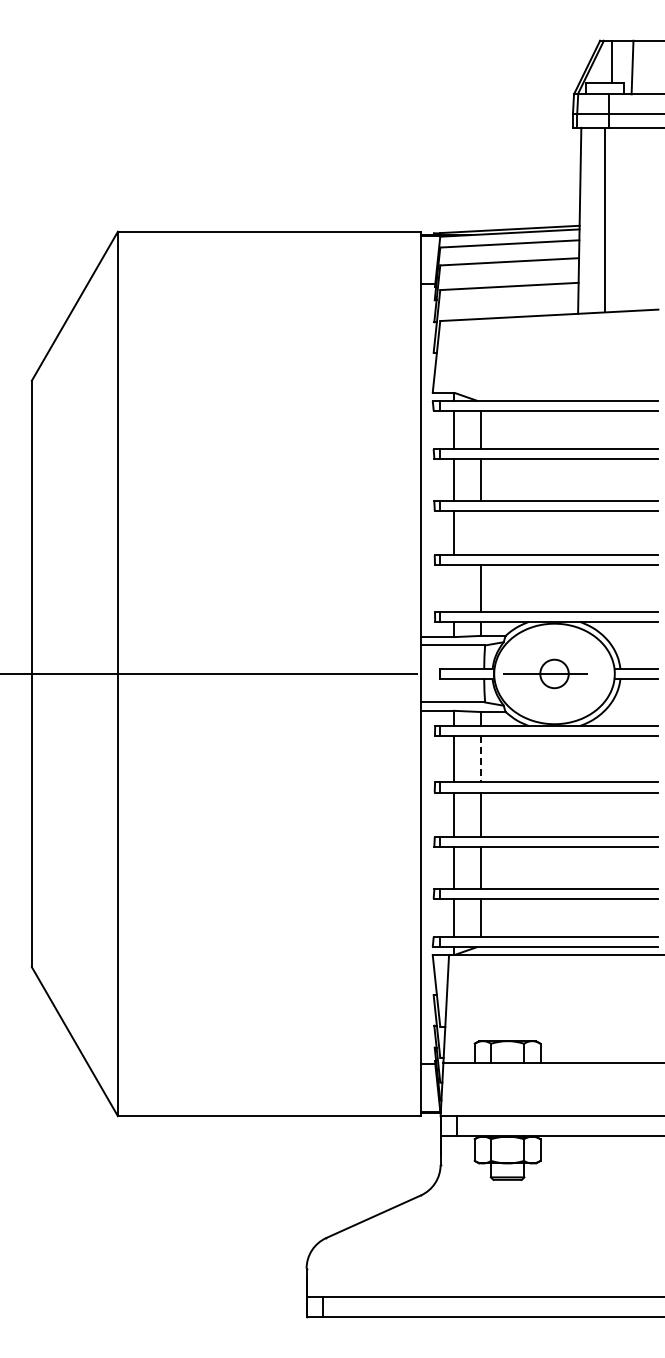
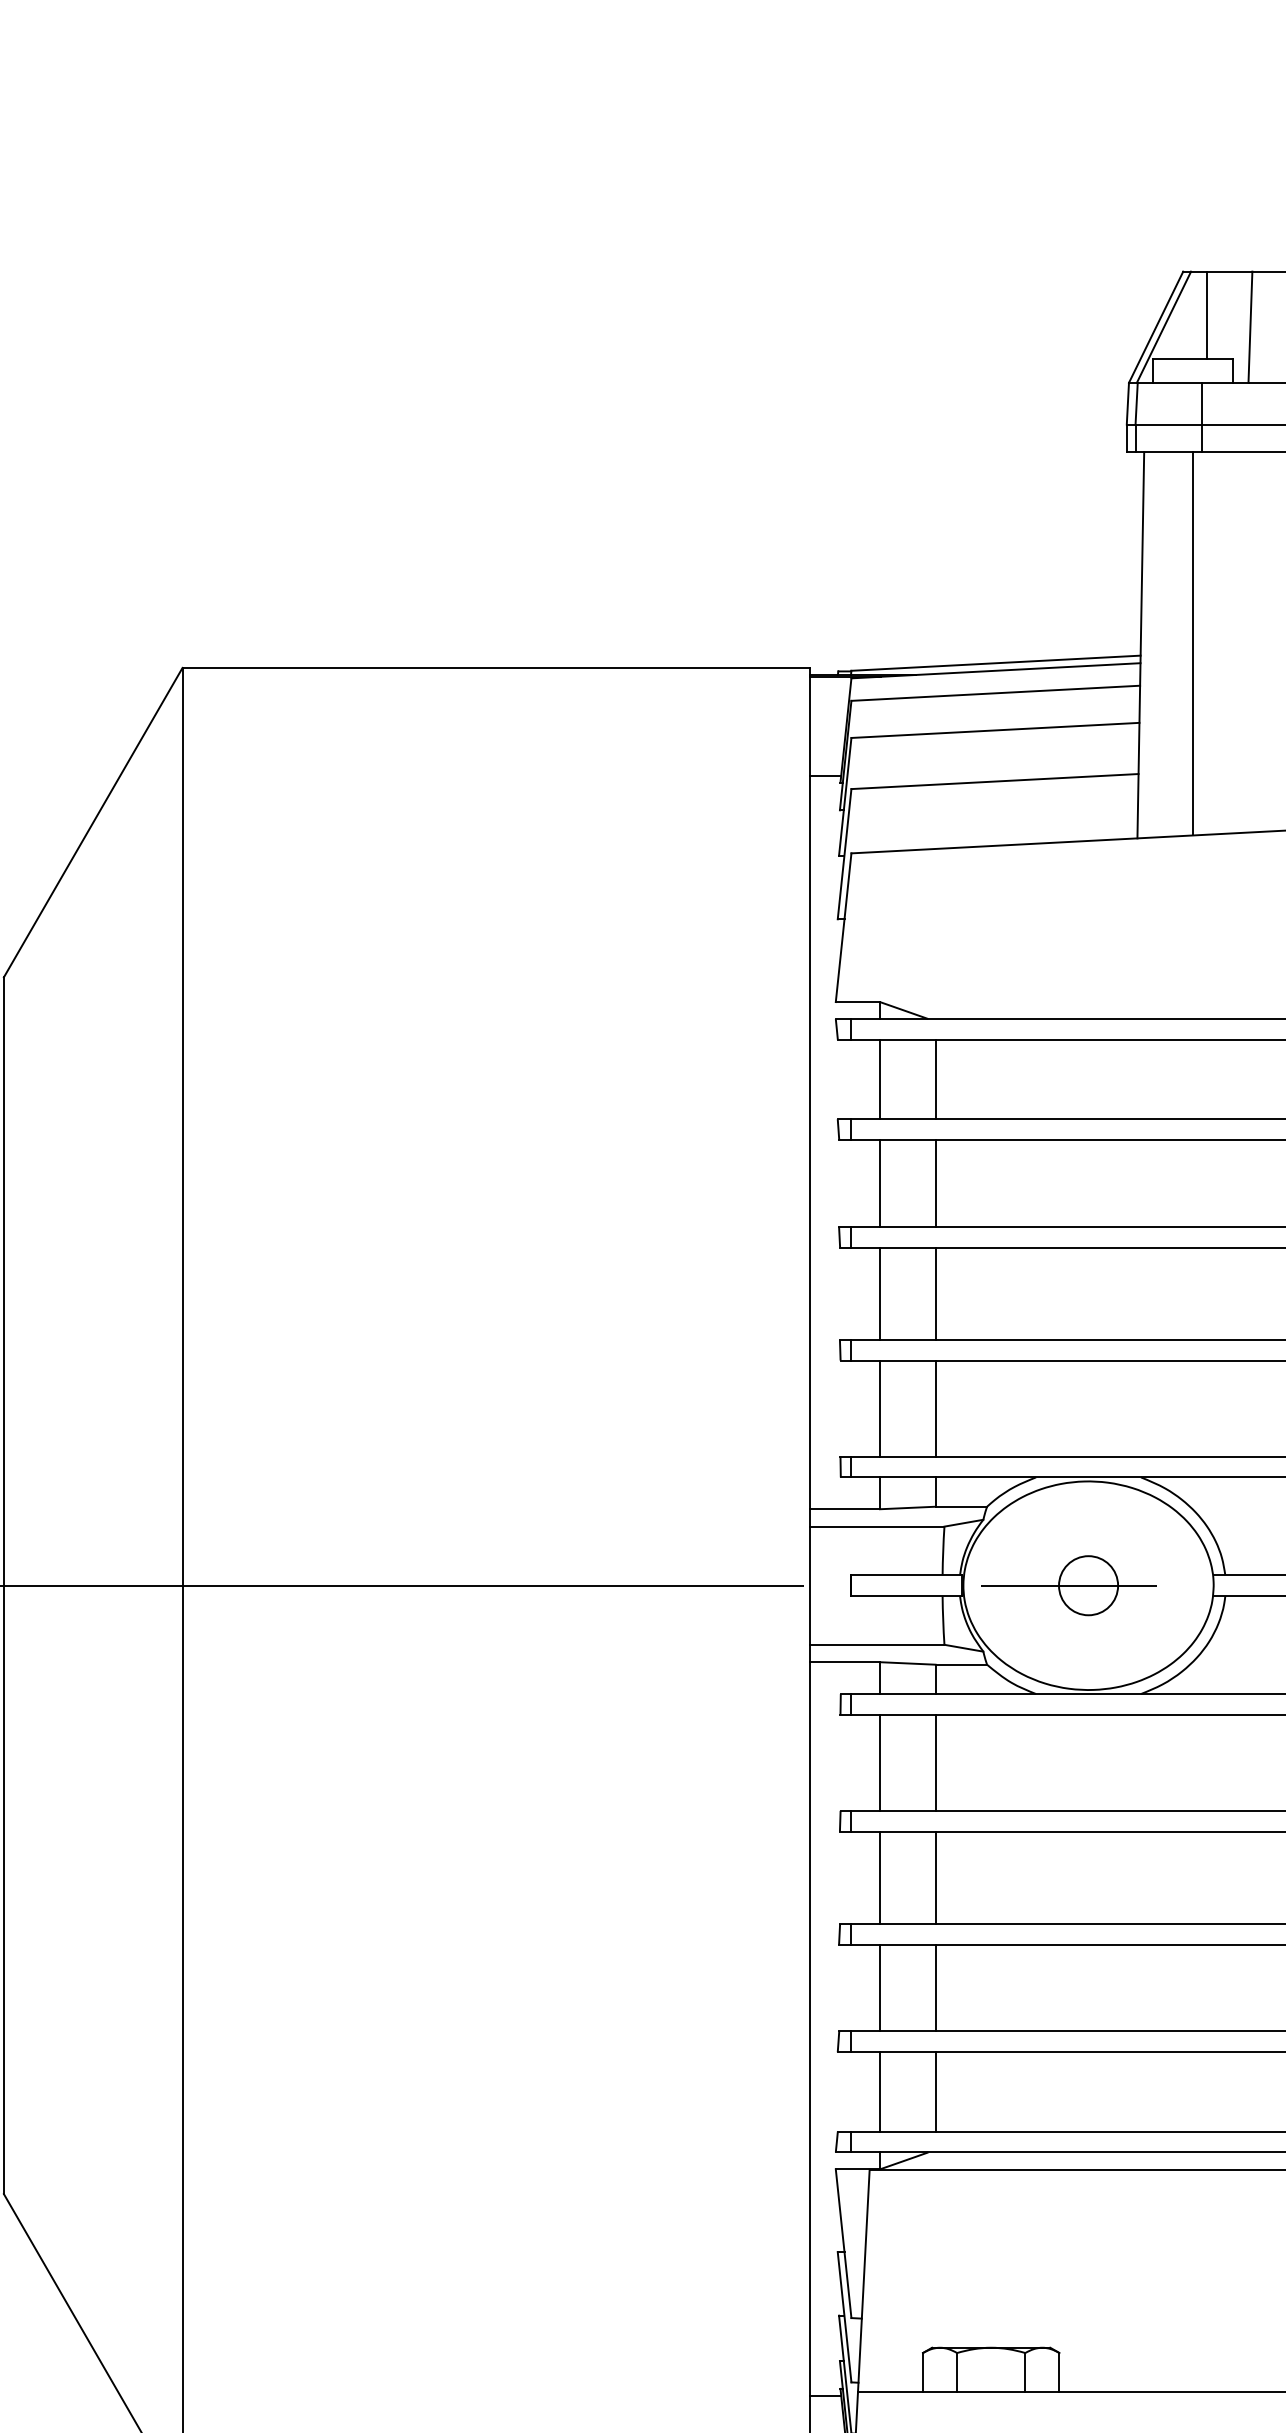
line: (480, 532) -> (934, 1292), added
line: (454, 588) -> (880, 1408), added
line: (480, 759) -> (934, 1763), dashed -> solid

